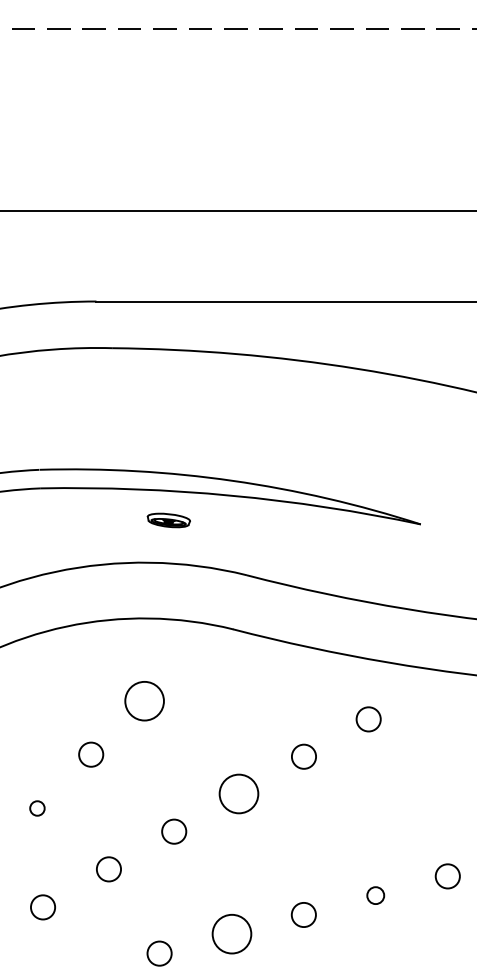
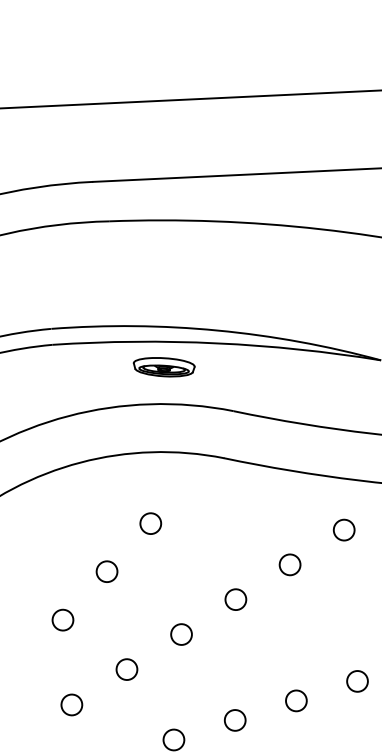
part: (168, 520) -> (164, 367), size x1.67
circle: (144, 701) -> (150, 523), size x0.62
circle: (239, 794) -> (236, 599), size x0.62
circle: (37, 808) -> (63, 620), size x1.67
circle: (375, 895) -> (357, 681), size x1.43
circle: (231, 934) -> (234, 720), size x0.62

